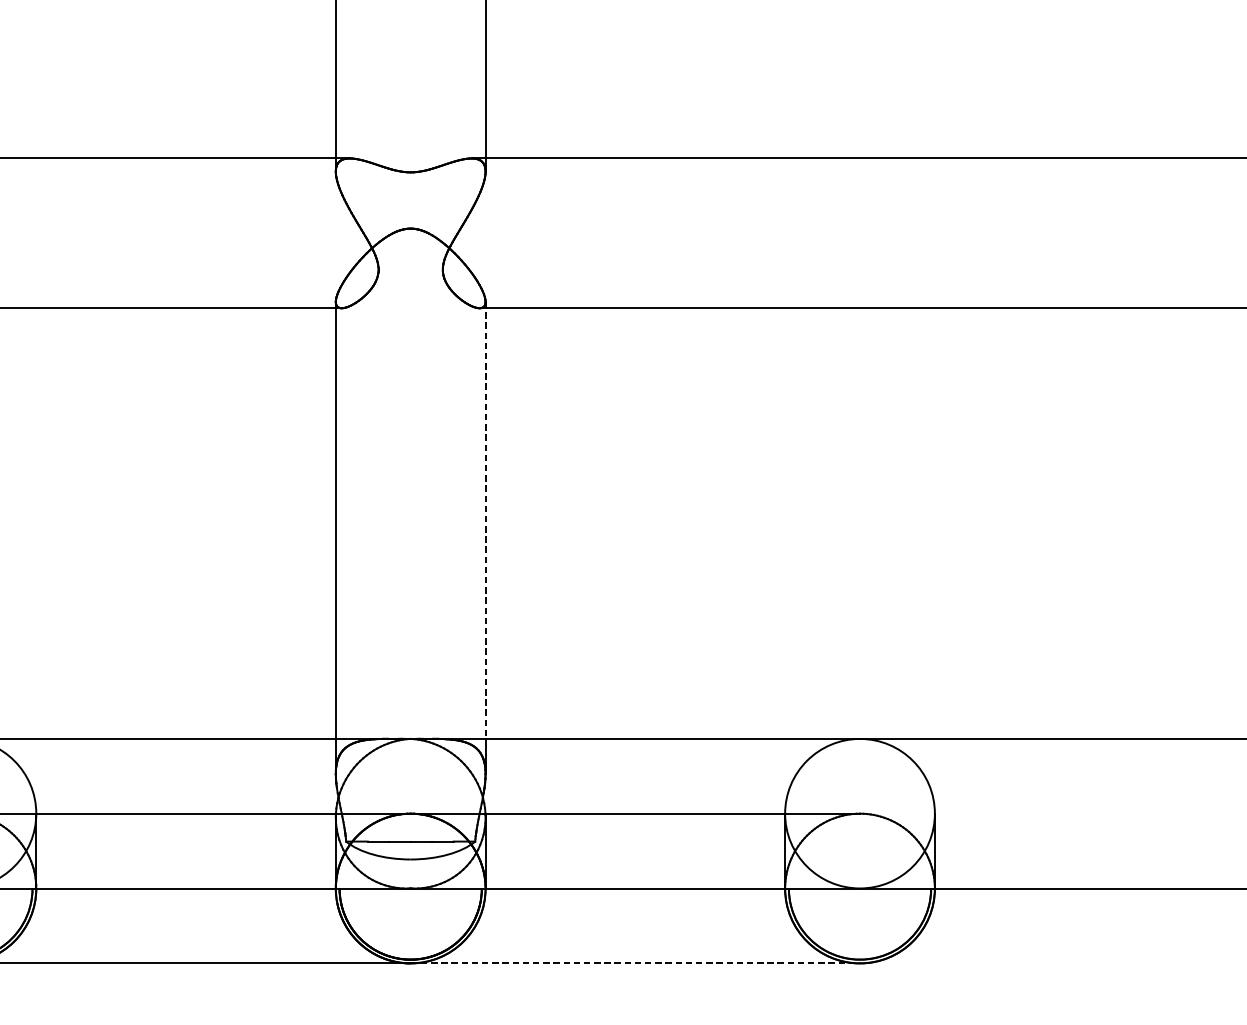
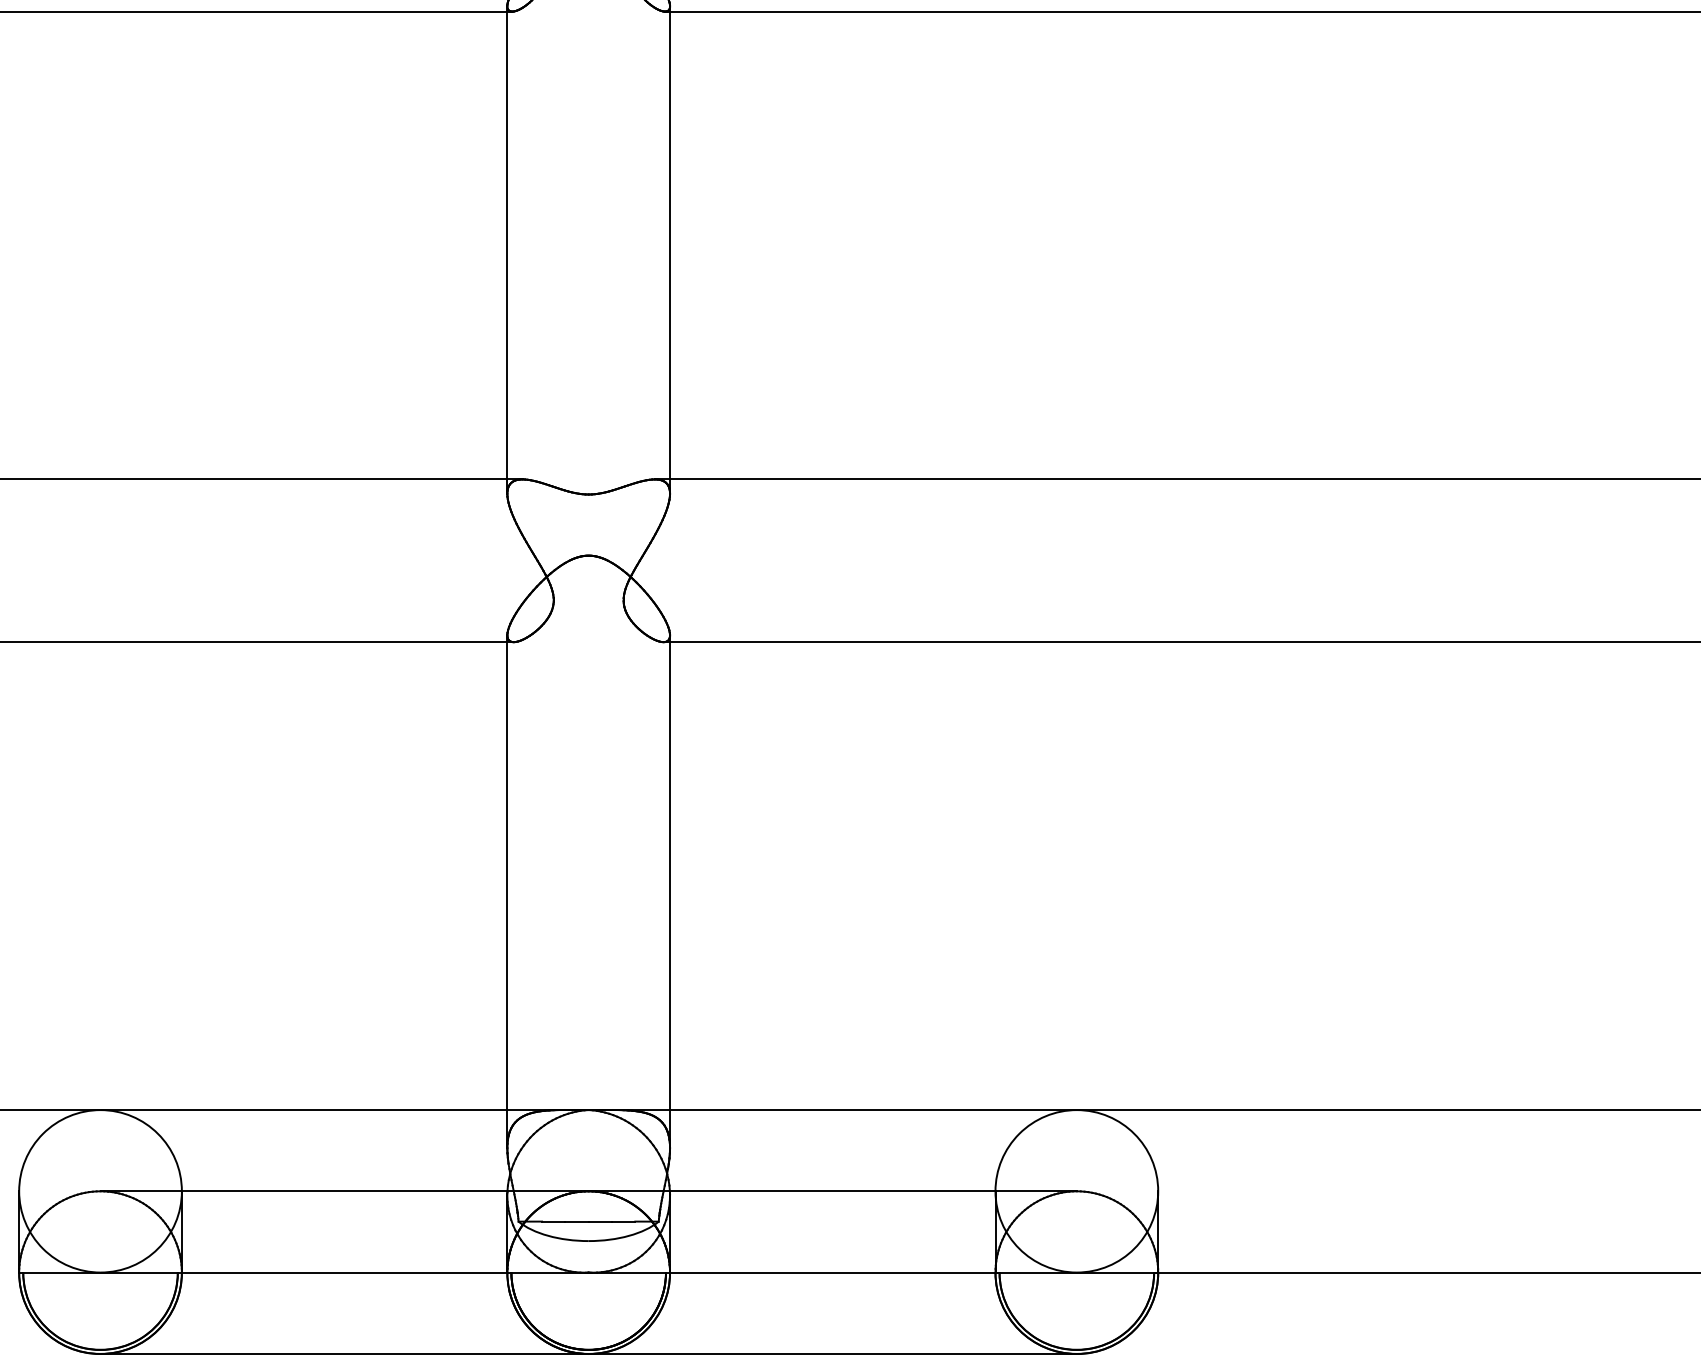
line: (486, 521) -> (670, 873), dashed -> solid
line: (636, 963) -> (833, 1354), dashed -> solid

